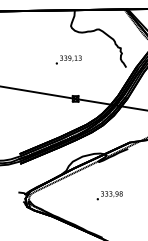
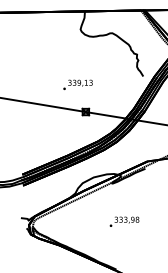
text: (68, 59) -> (77, 84), moved

